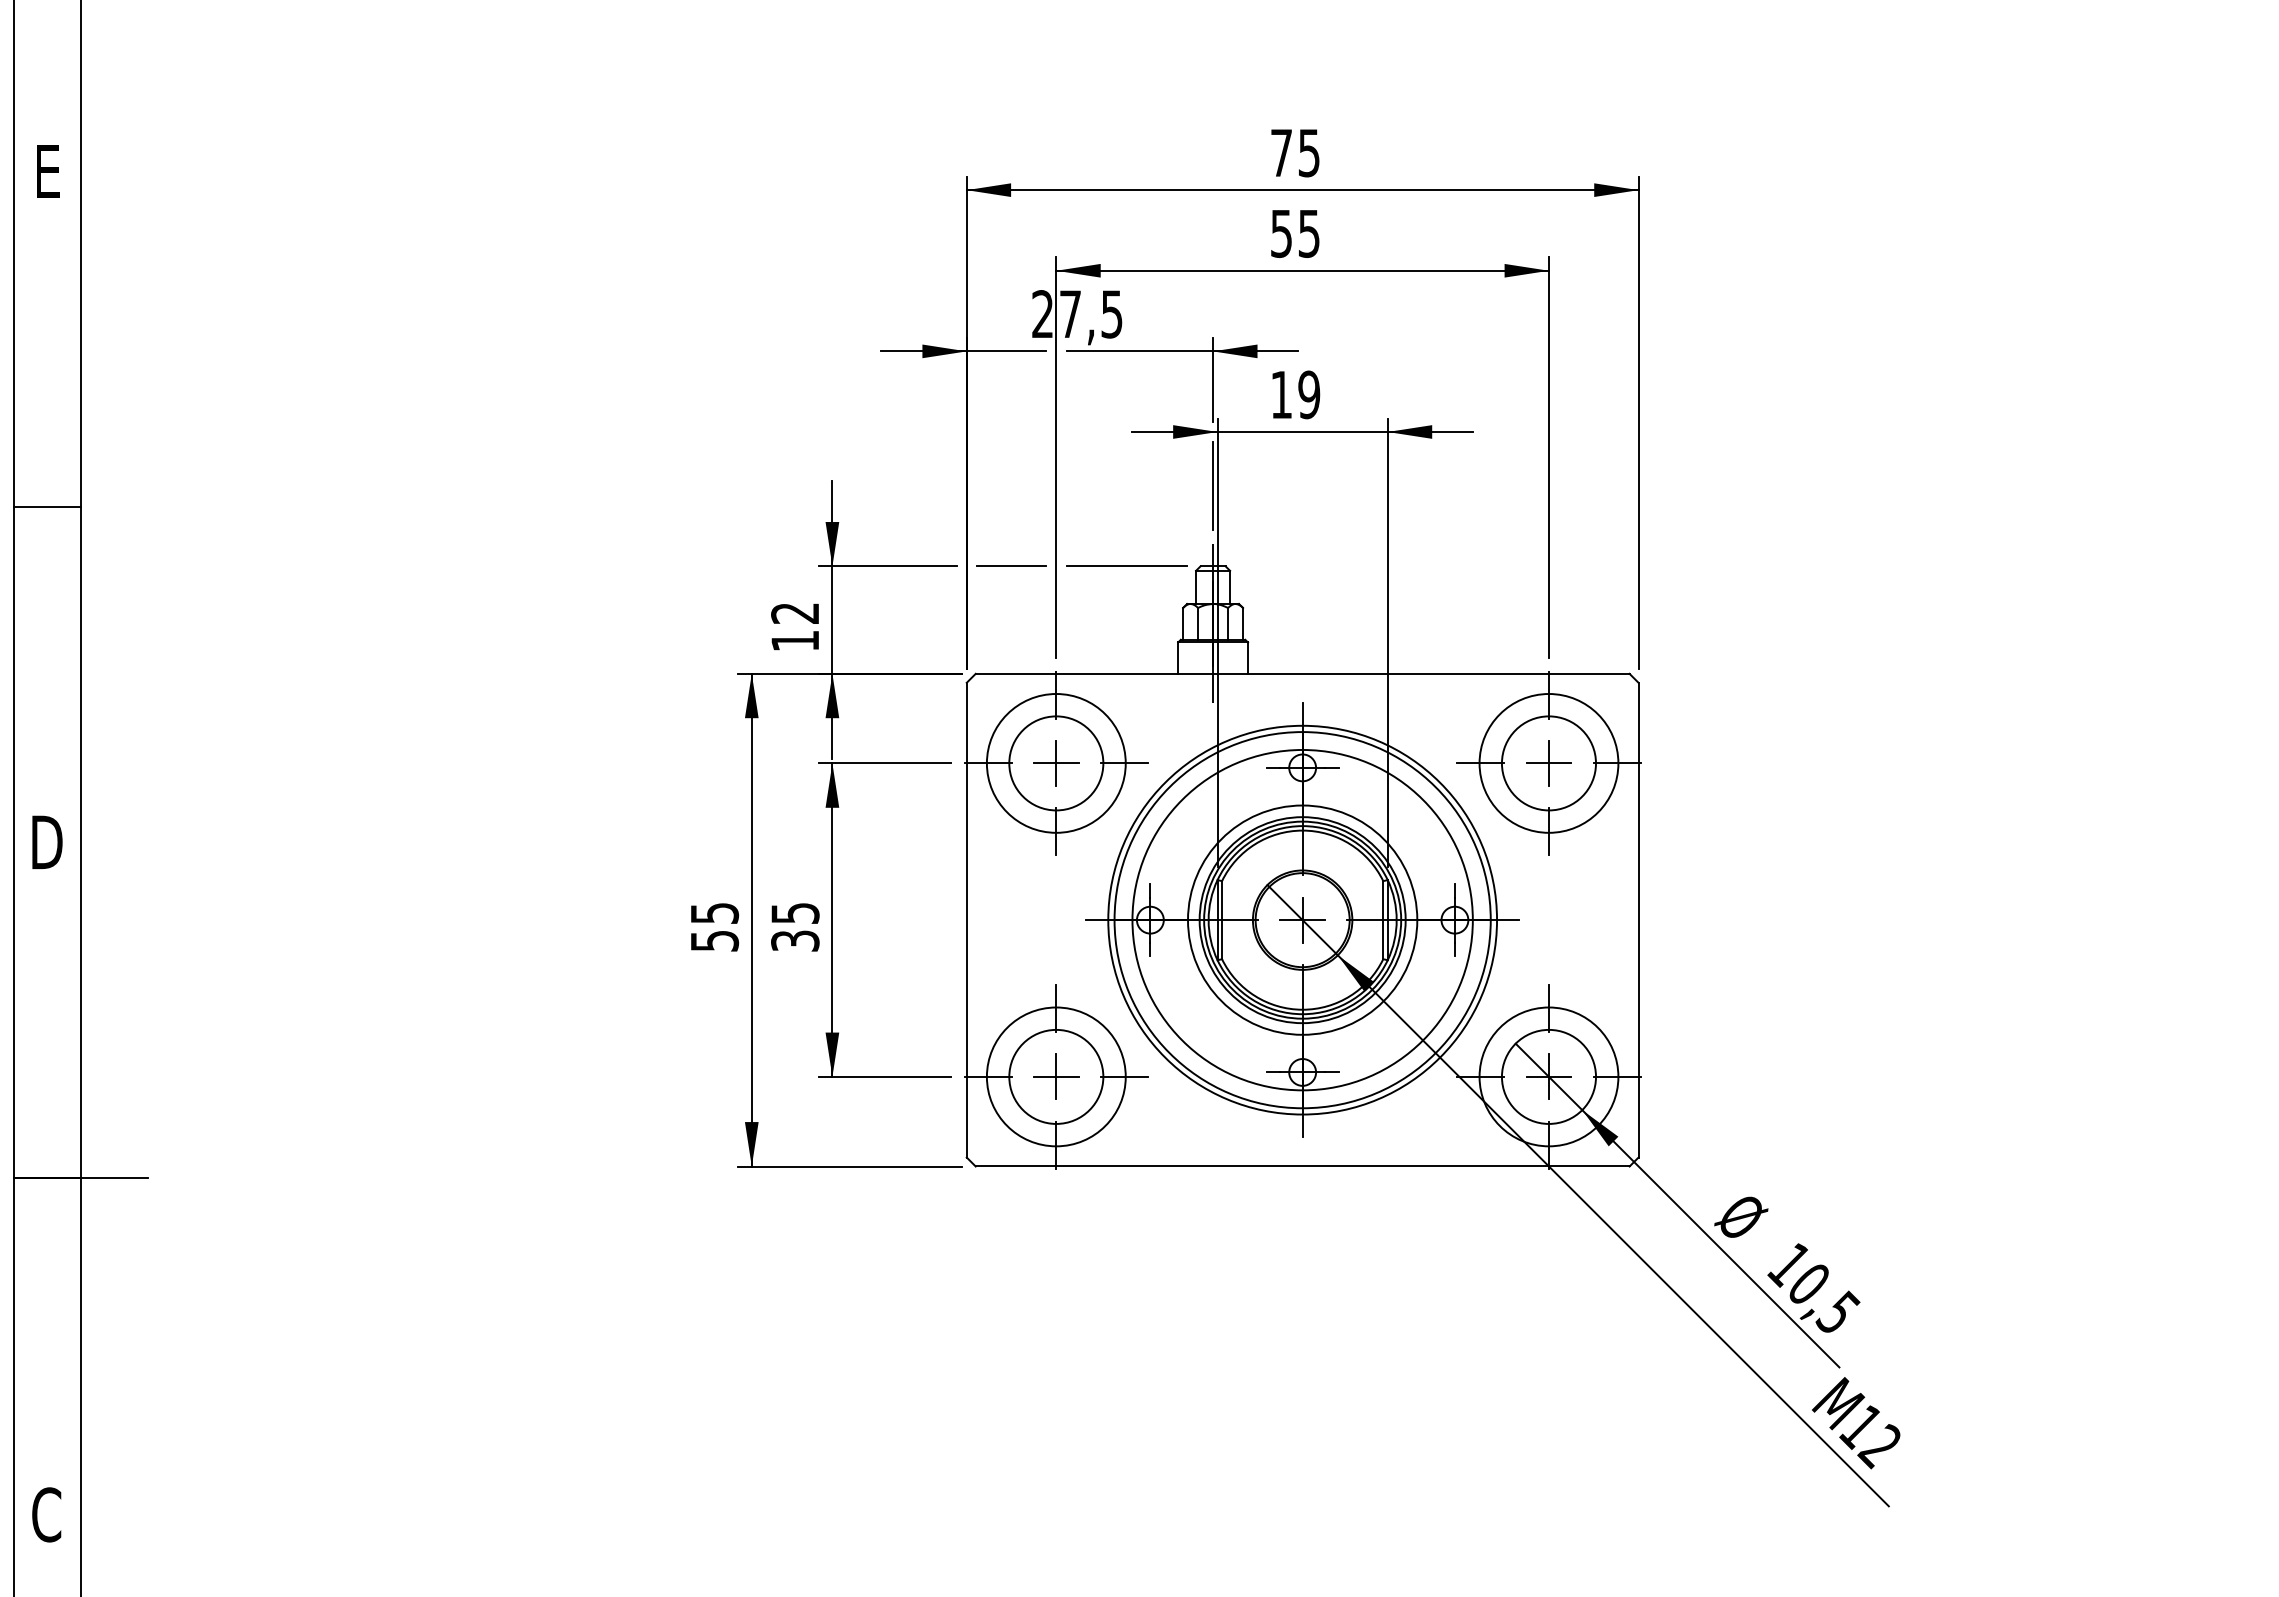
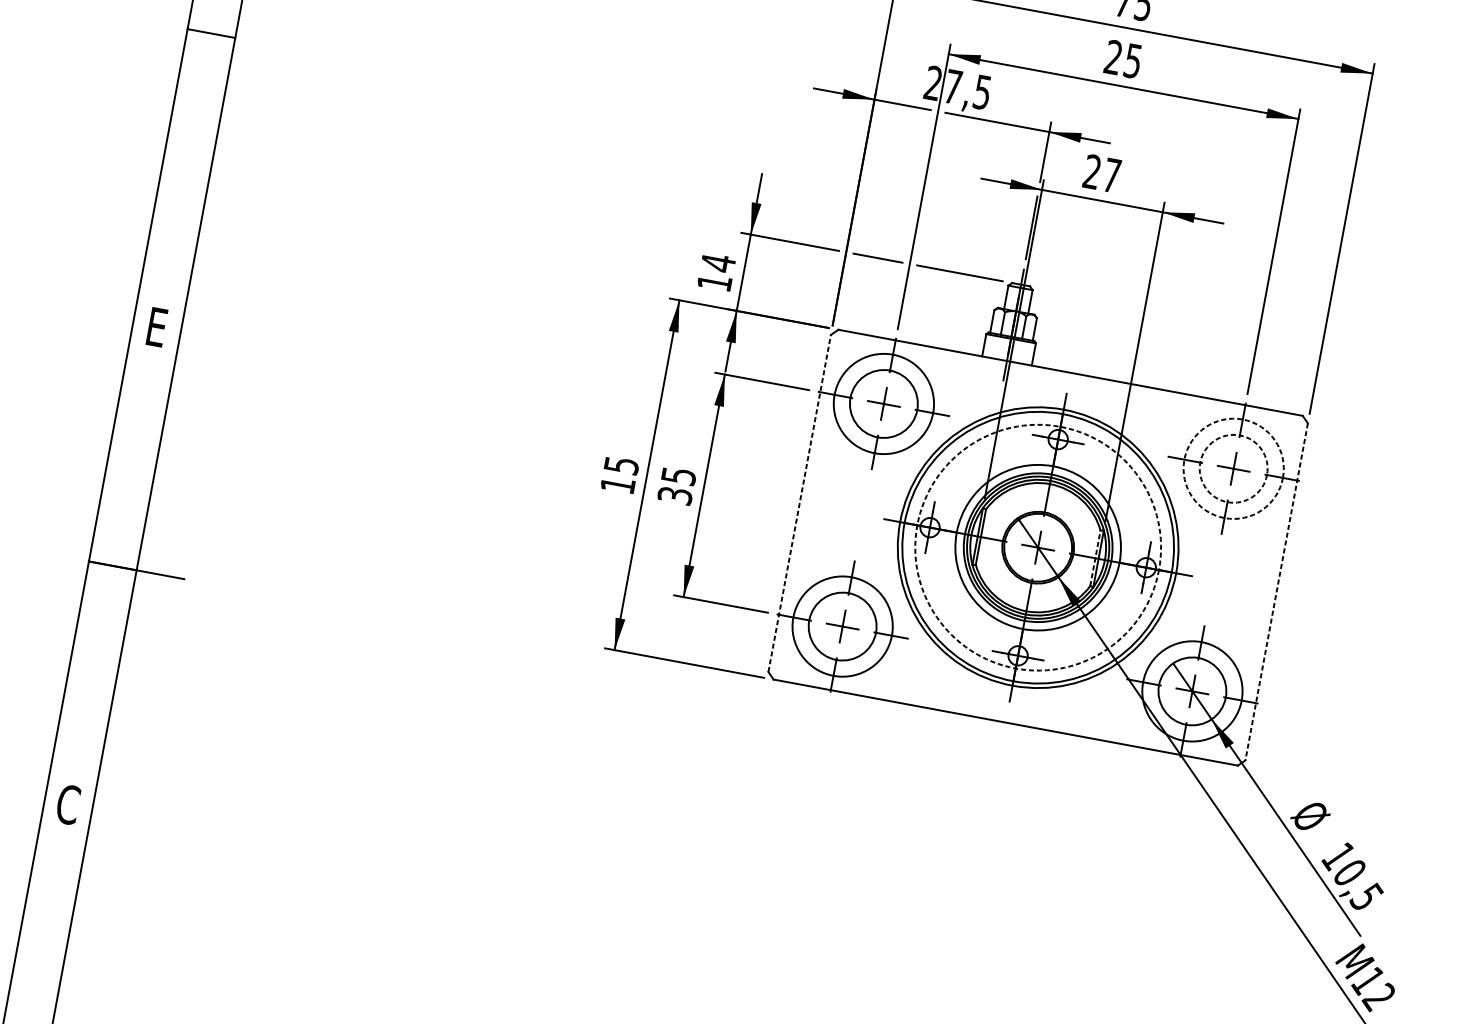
text: (1281, 233) -> (1113, 57), 55 -> 25
text: (1295, 394) -> (1102, 173), 19 -> 27
line: (46, 506) -> (210, 33), moved
text: (794, 613) -> (717, 263), 12 -> 14
circle: (1548, 763) -> (1233, 468), solid -> dashed
circle: (1548, 763) -> (1233, 468), solid -> dashed
text: (47, 842) -> (157, 327), D -> E
line: (966, 919) -> (799, 502), solid -> dashed
circle: (1302, 919) -> (1038, 547), solid -> dashed
line: (1383, 919) -> (1095, 557), solid -> dashed
line: (1638, 920) -> (1276, 592), solid -> dashed
text: (715, 941) -> (618, 485), 55 -> 15

